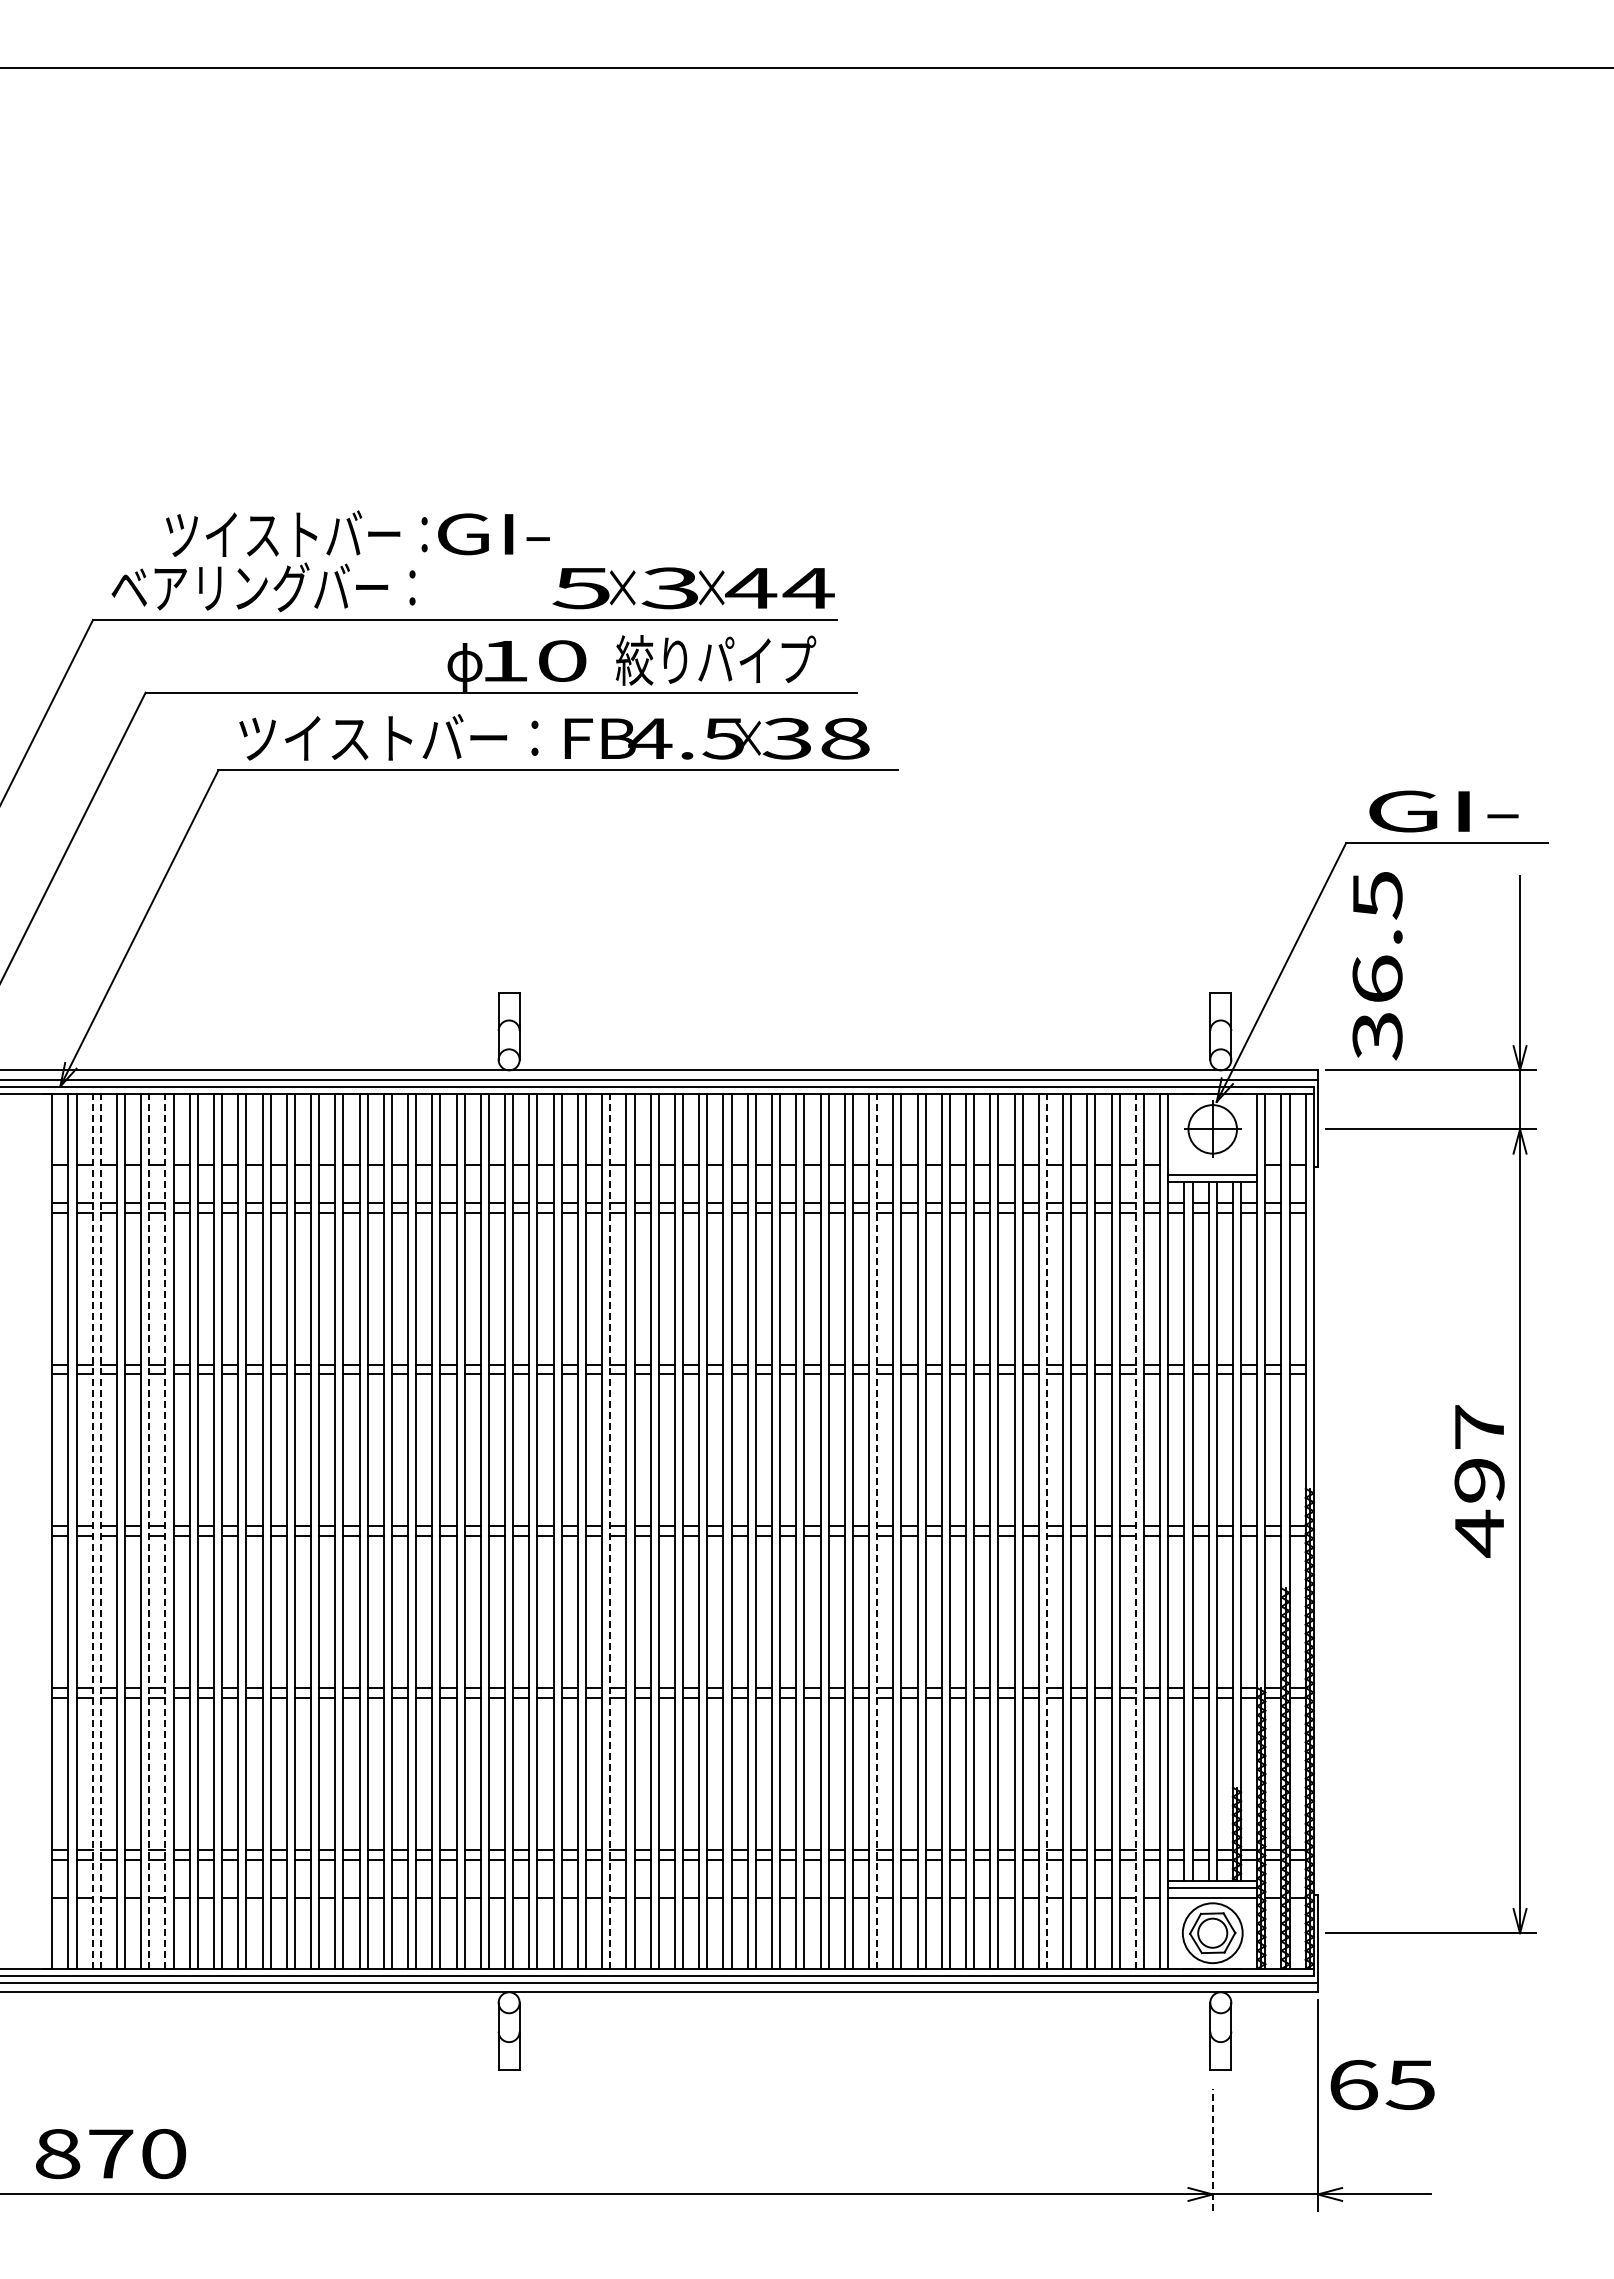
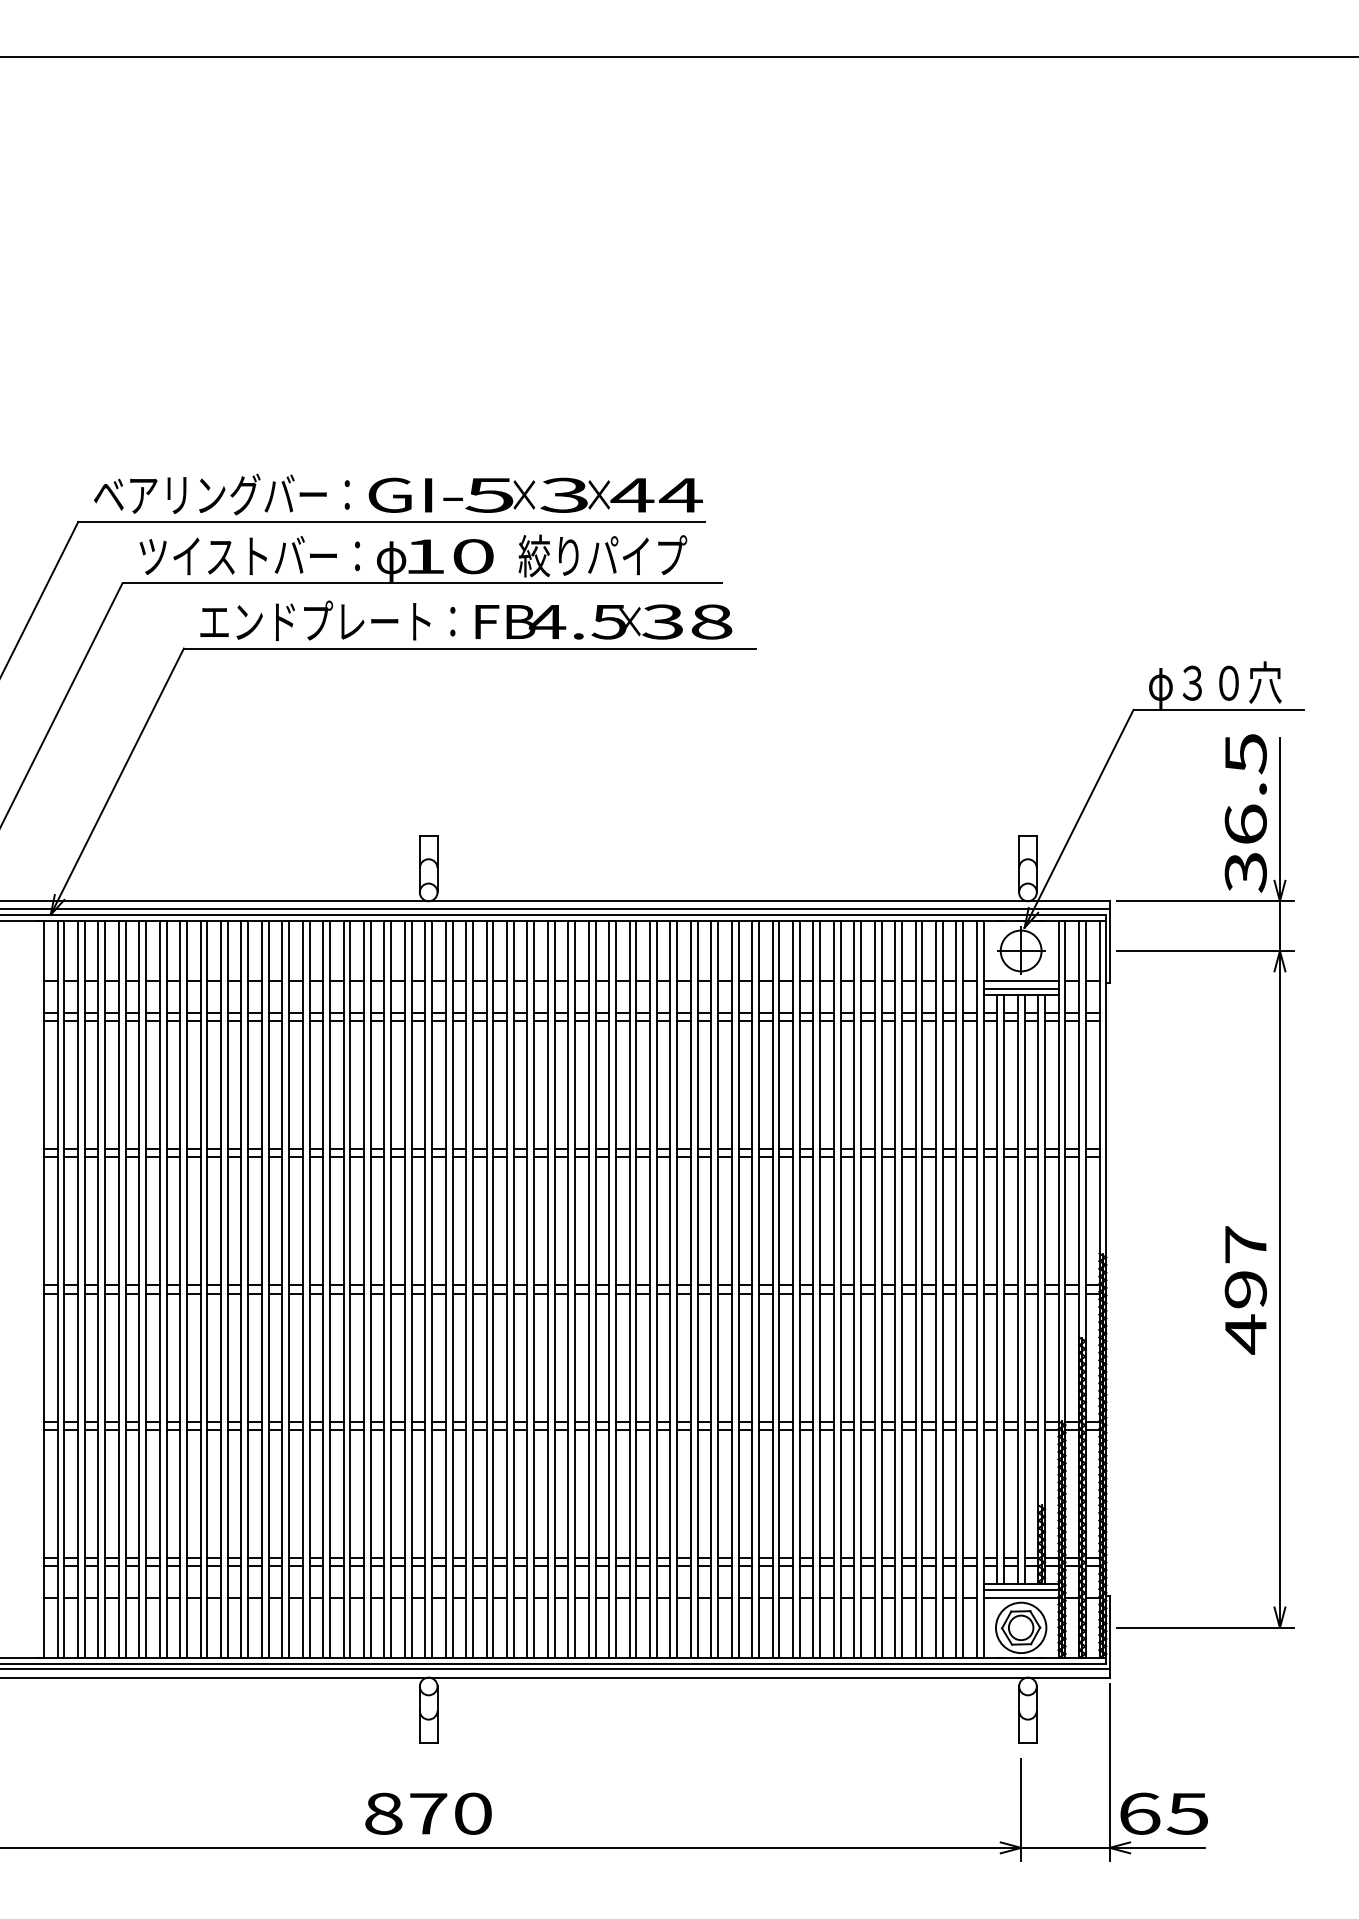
text: (296, 533) -> (249, 555), moved
text: (493, 534) -> (415, 495), moved
text: (389, 737) -> (327, 620), ツイストバー： -> エンドプレート：
text: (1443, 813) -> (1215, 684), GI- -> φ３０穴
text: (1377, 966) -> (1245, 813), moved
line: (1212, 1164) -> (1020, 980), added
text: (1479, 1481) -> (1245, 1290), moved
line: (92, 1531) -> (77, 1289), dashed -> solid
line: (100, 1531) -> (84, 1289), dashed -> solid
line: (149, 1531) -> (125, 1289), dashed -> solid
line: (165, 1531) -> (139, 1289), dashed -> solid
line: (610, 1531) -> (514, 1289), dashed -> solid
line: (877, 1531) -> (738, 1289), dashed -> solid
line: (1046, 1531) -> (881, 1289), dashed -> solid
line: (1135, 1531) -> (956, 1289), dashed -> solid
text: (1382, 2085) -> (1164, 1814), moved
line: (1212, 2149) -> (1020, 1810), dashed -> solid
text: (111, 2154) -> (428, 1814), moved

